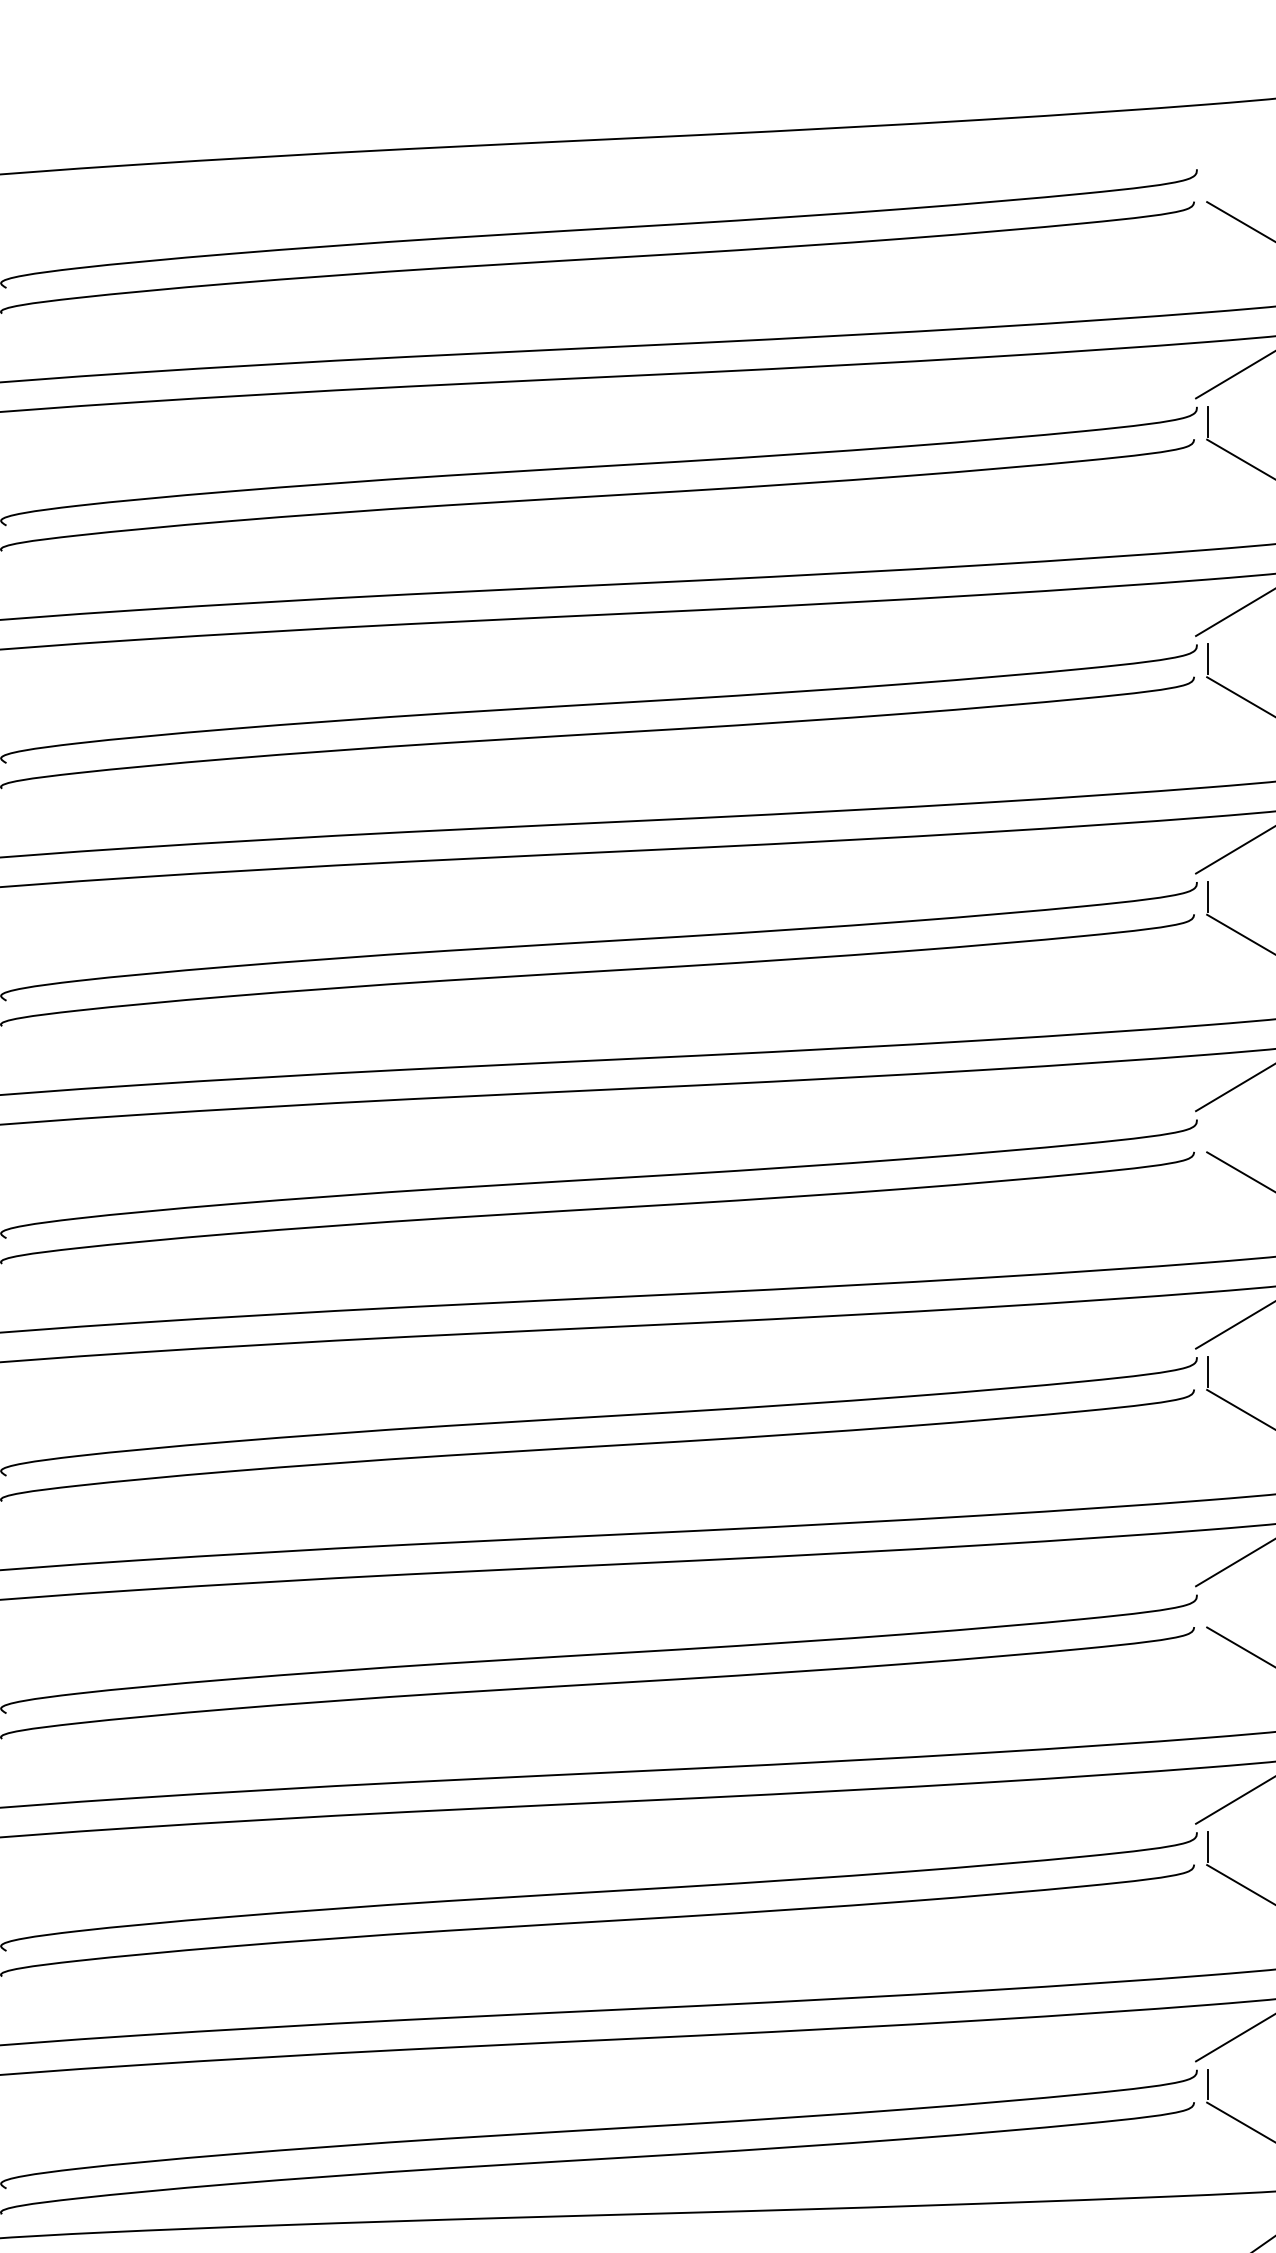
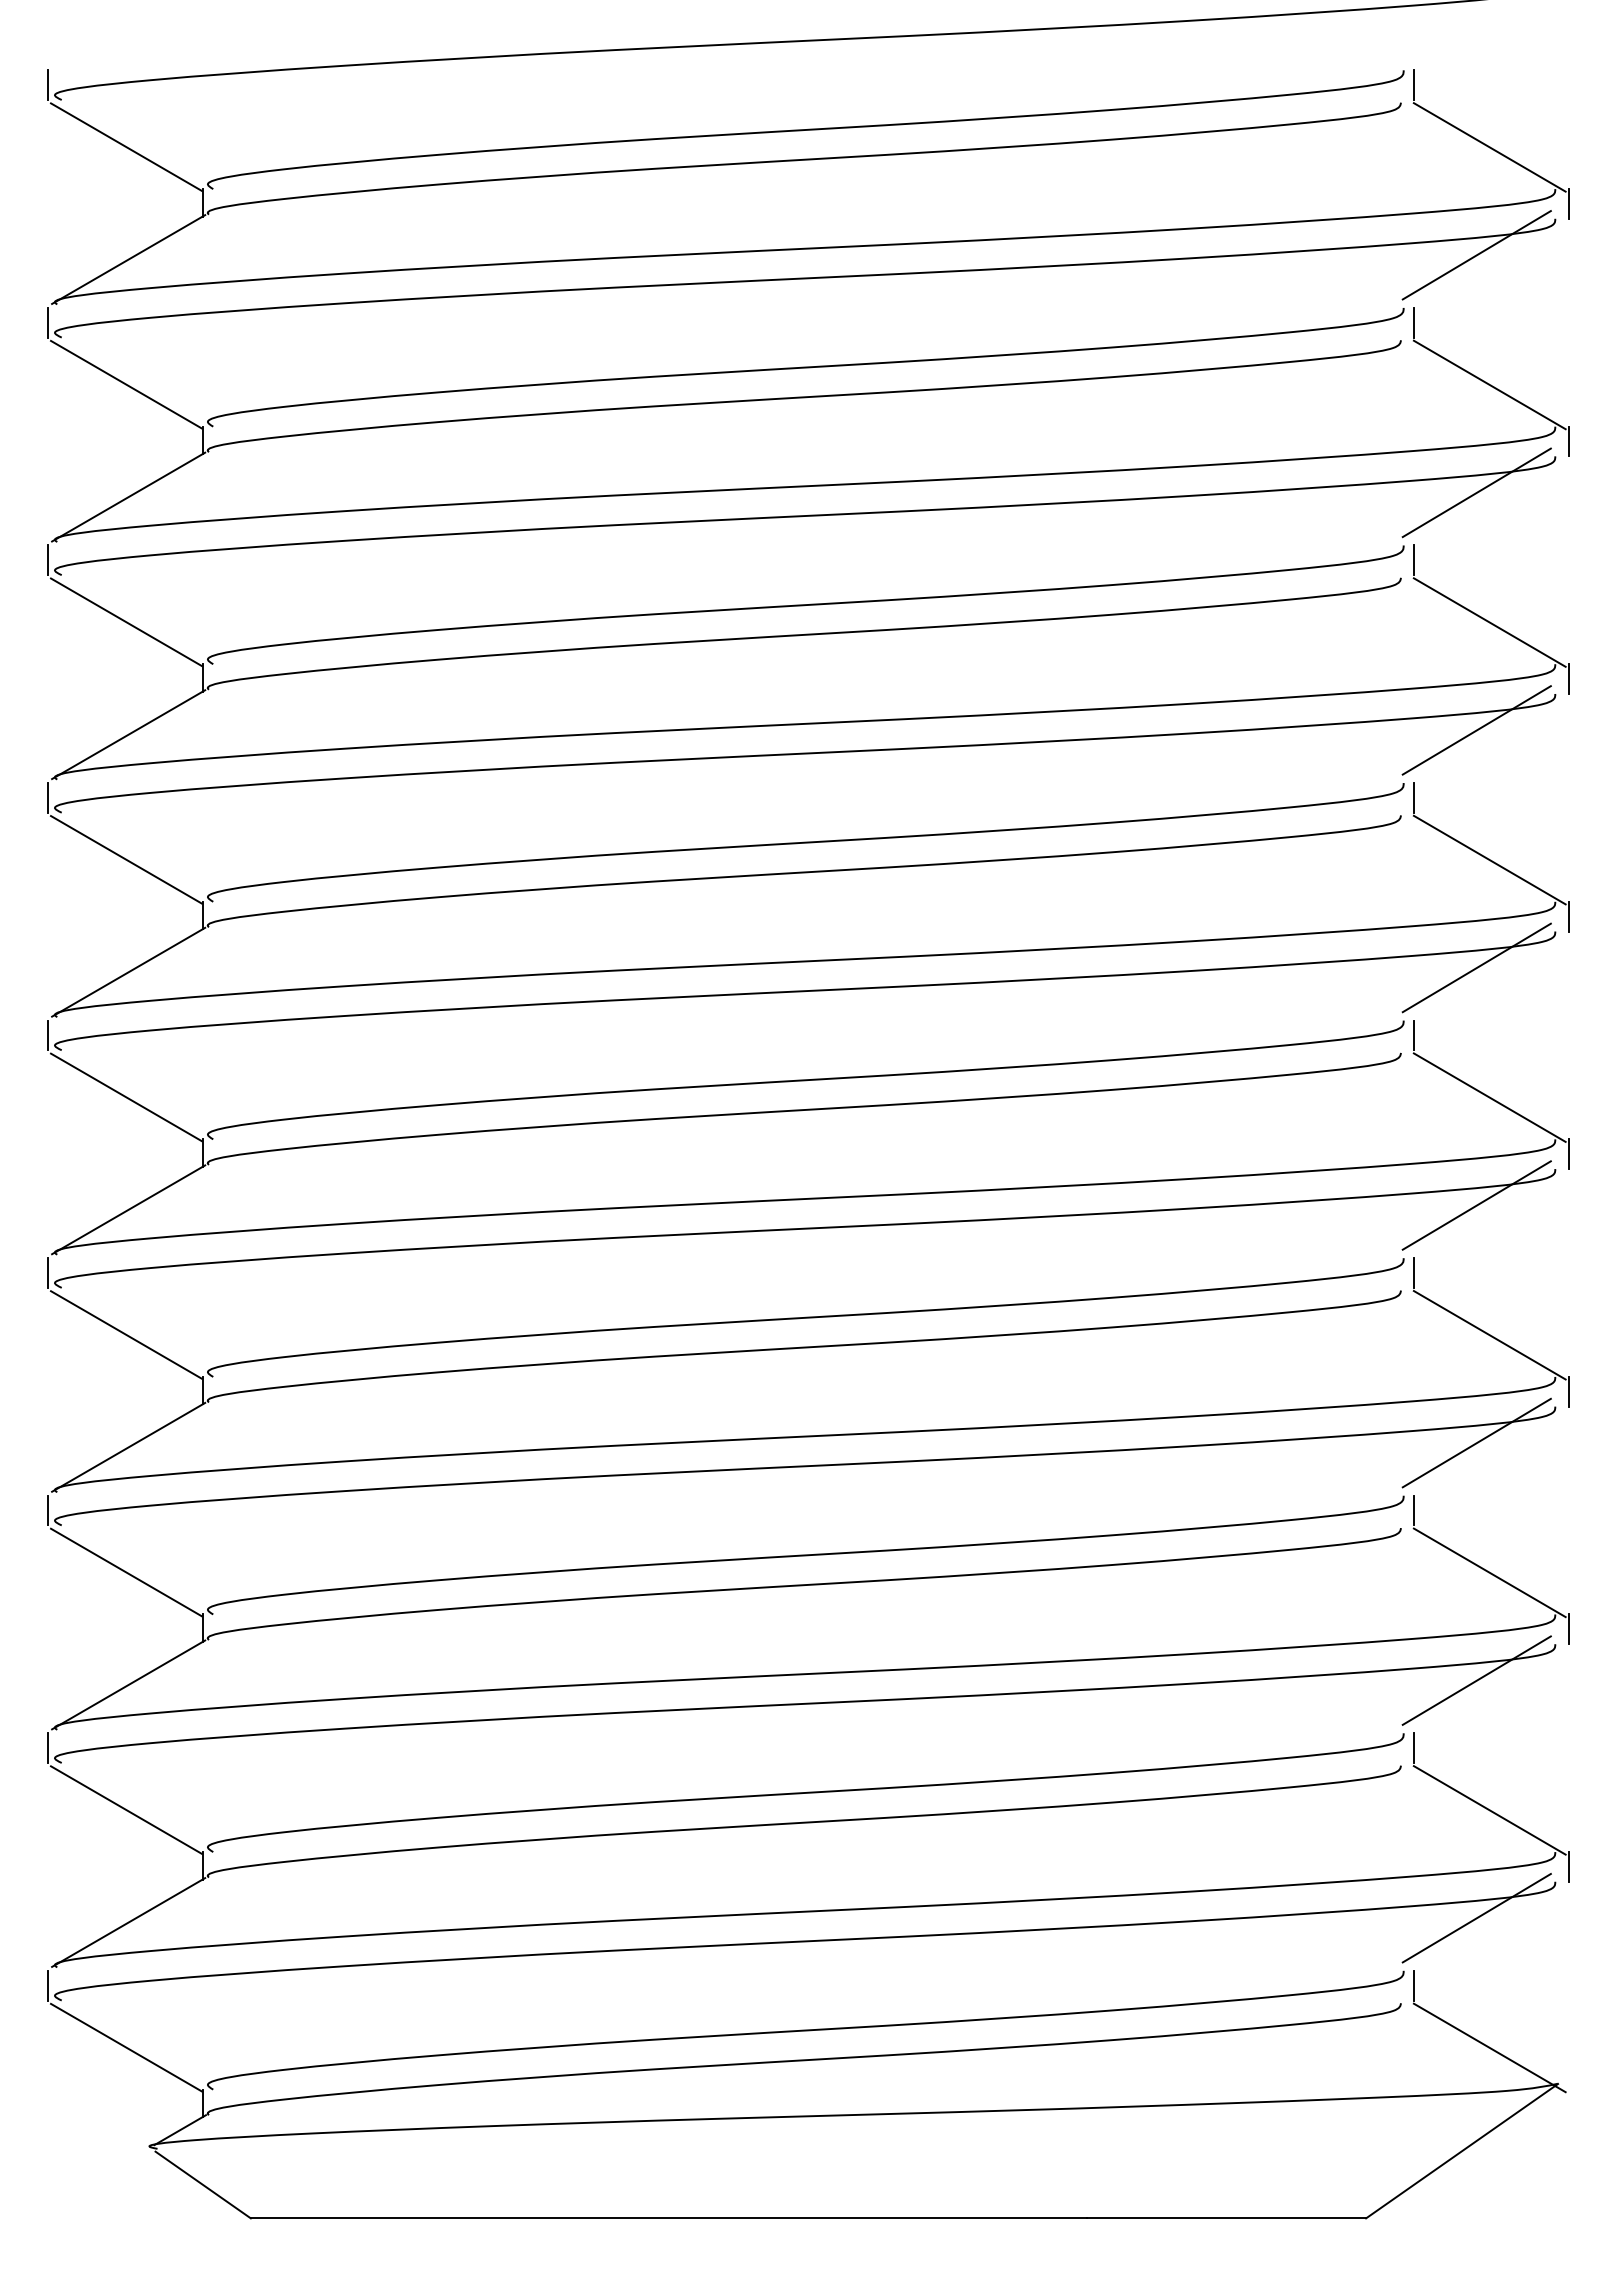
line: (1207, 184) -> (1414, 85), added
line: (1207, 1134) -> (1414, 1035), added
line: (1207, 1609) -> (1414, 1510), added

